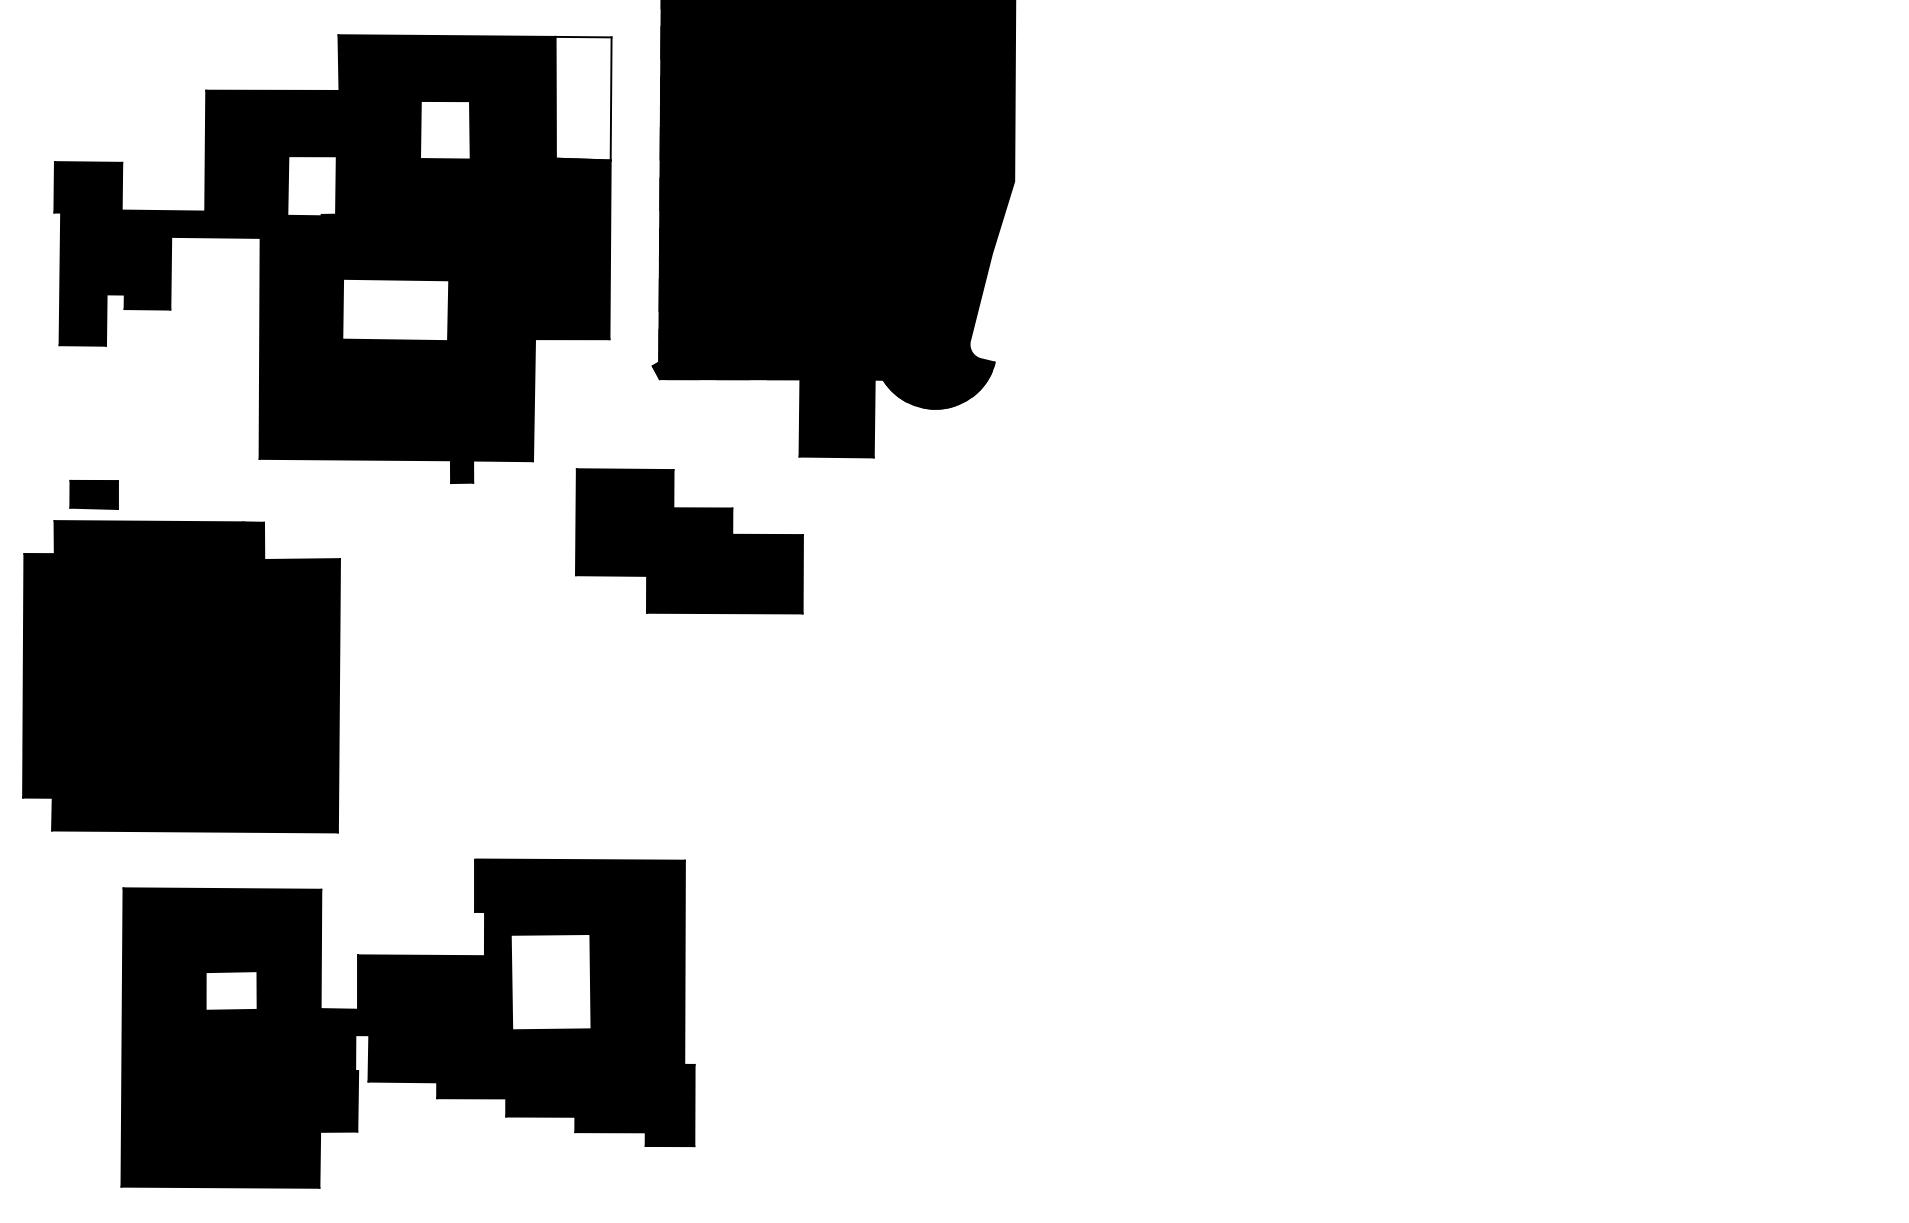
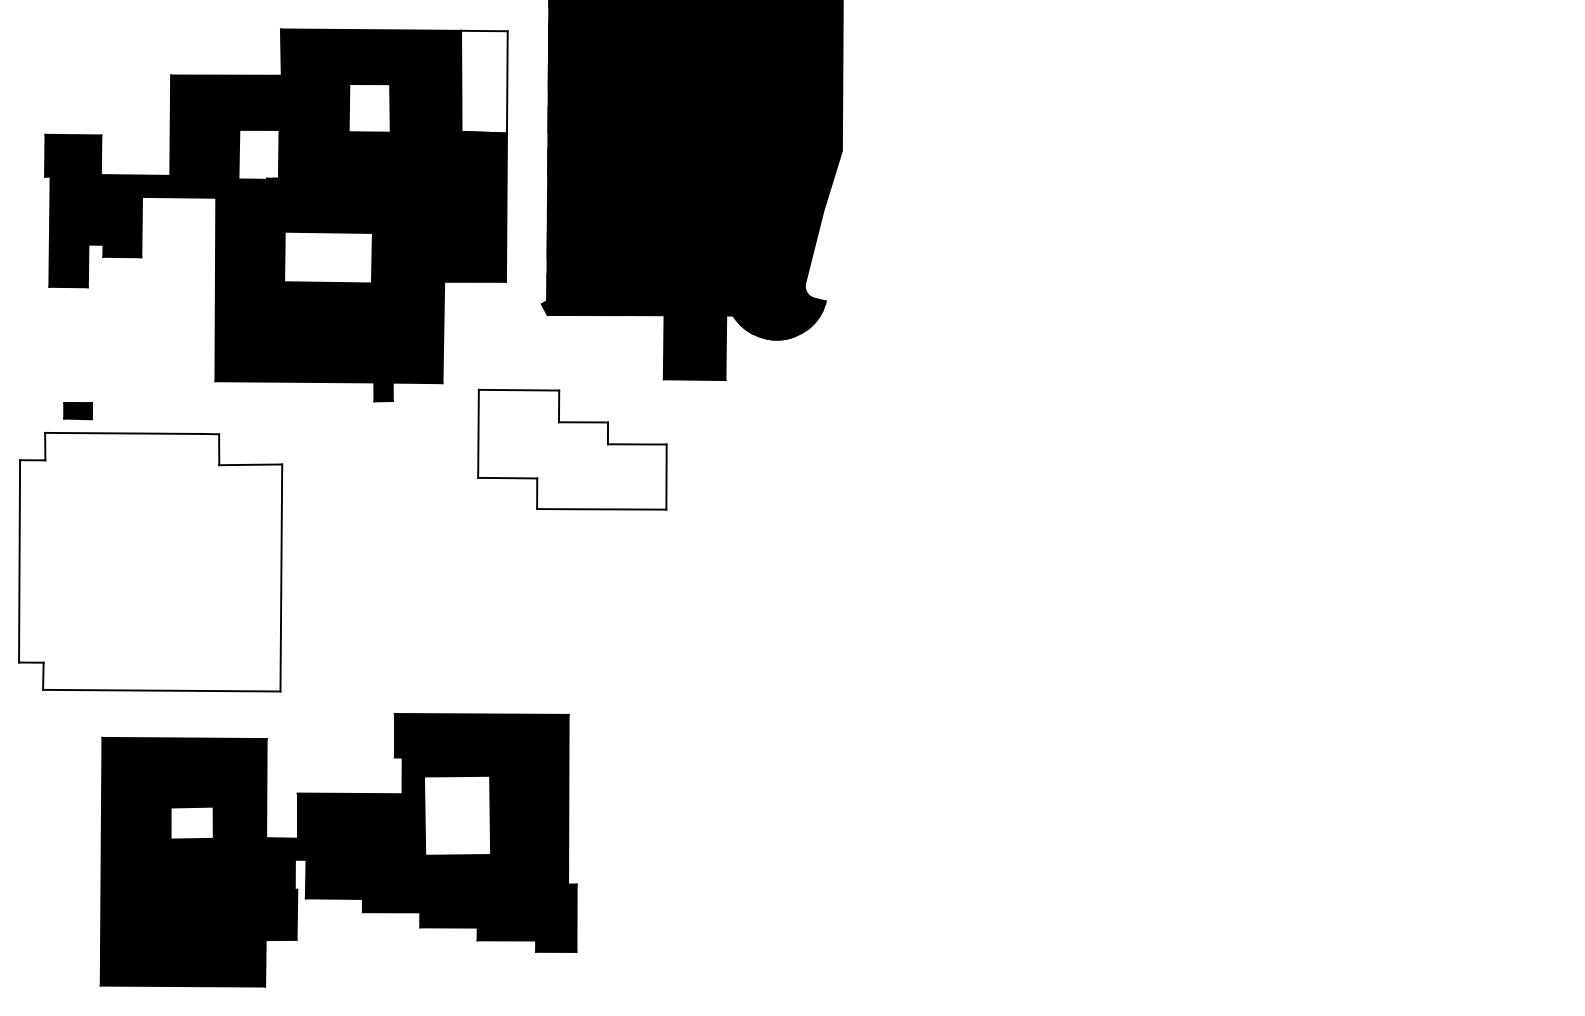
part: (93, 494) -> (77, 410), size x0.7
fill: (689, 541) -> (572, 449), removed
fill: (181, 675) -> (150, 561), removed

